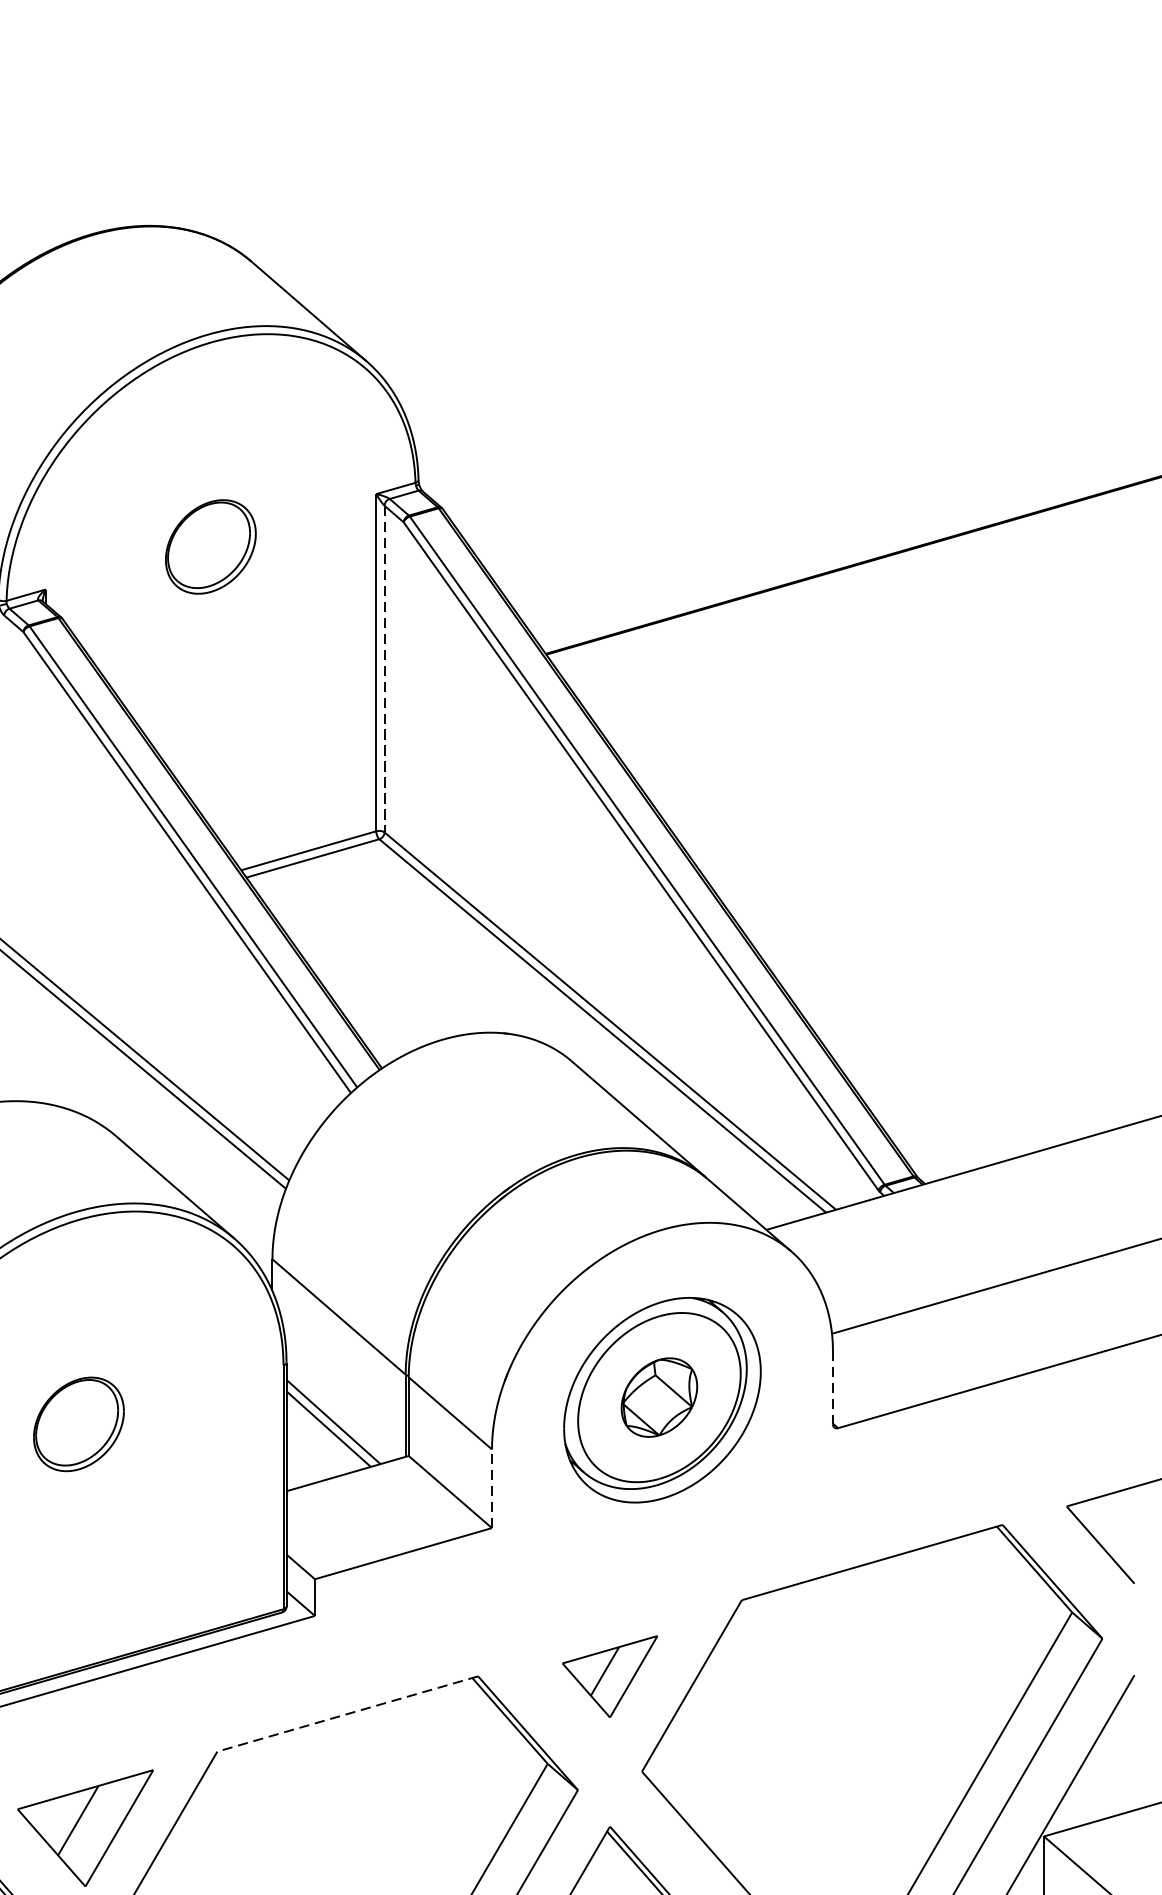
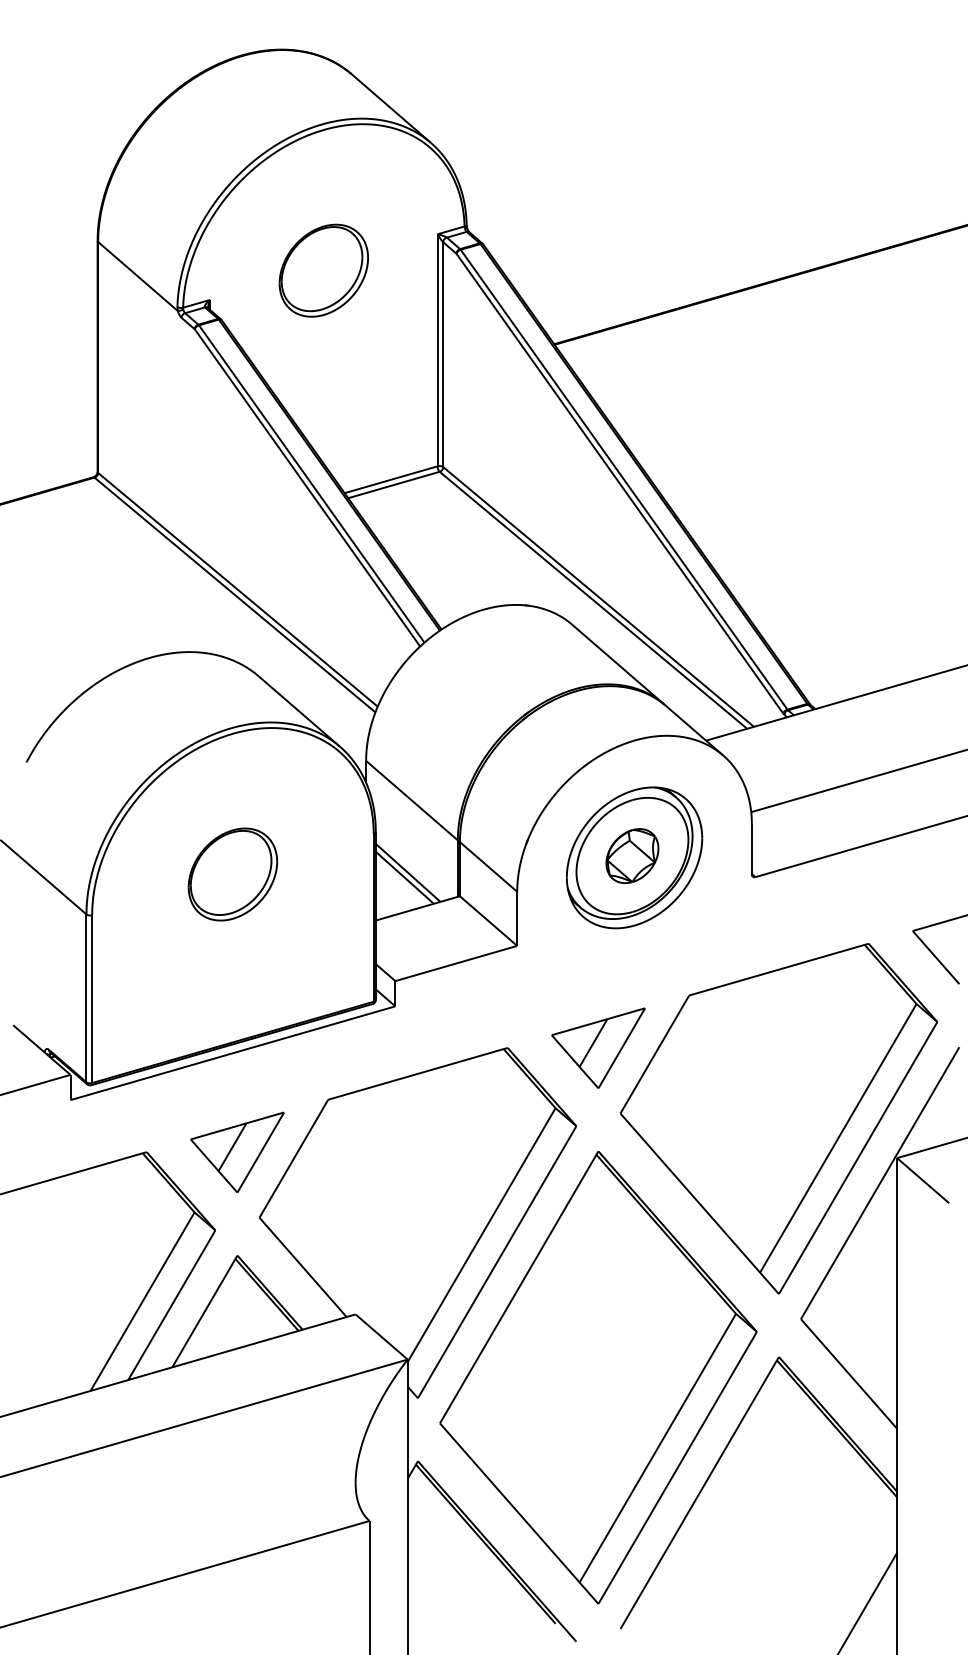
part: (210, 546) -> (323, 270), size x1.43
line: (384, 670) -> (443, 355), dashed -> solid
line: (832, 1388) -> (751, 849), dashed -> solid
part: (78, 1424) -> (232, 874), size x1.43
line: (492, 1488) -> (517, 918), dashed -> solid
part: (610, 1675) -> (598, 1047), size x1.43
line: (347, 1713) -> (417, 1073), dashed -> solid

